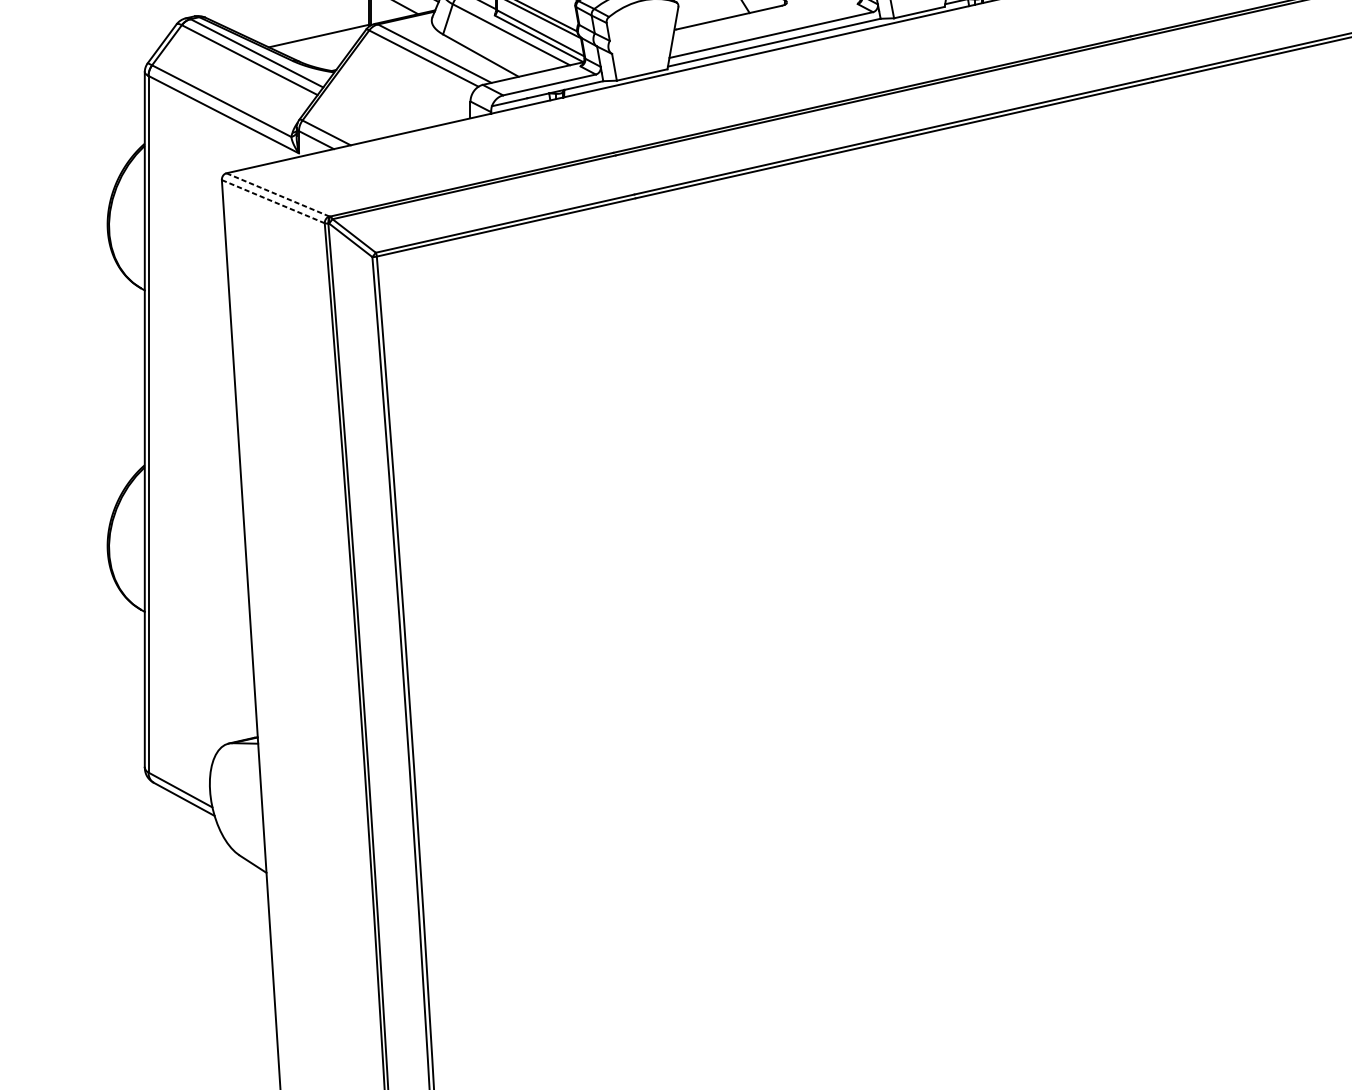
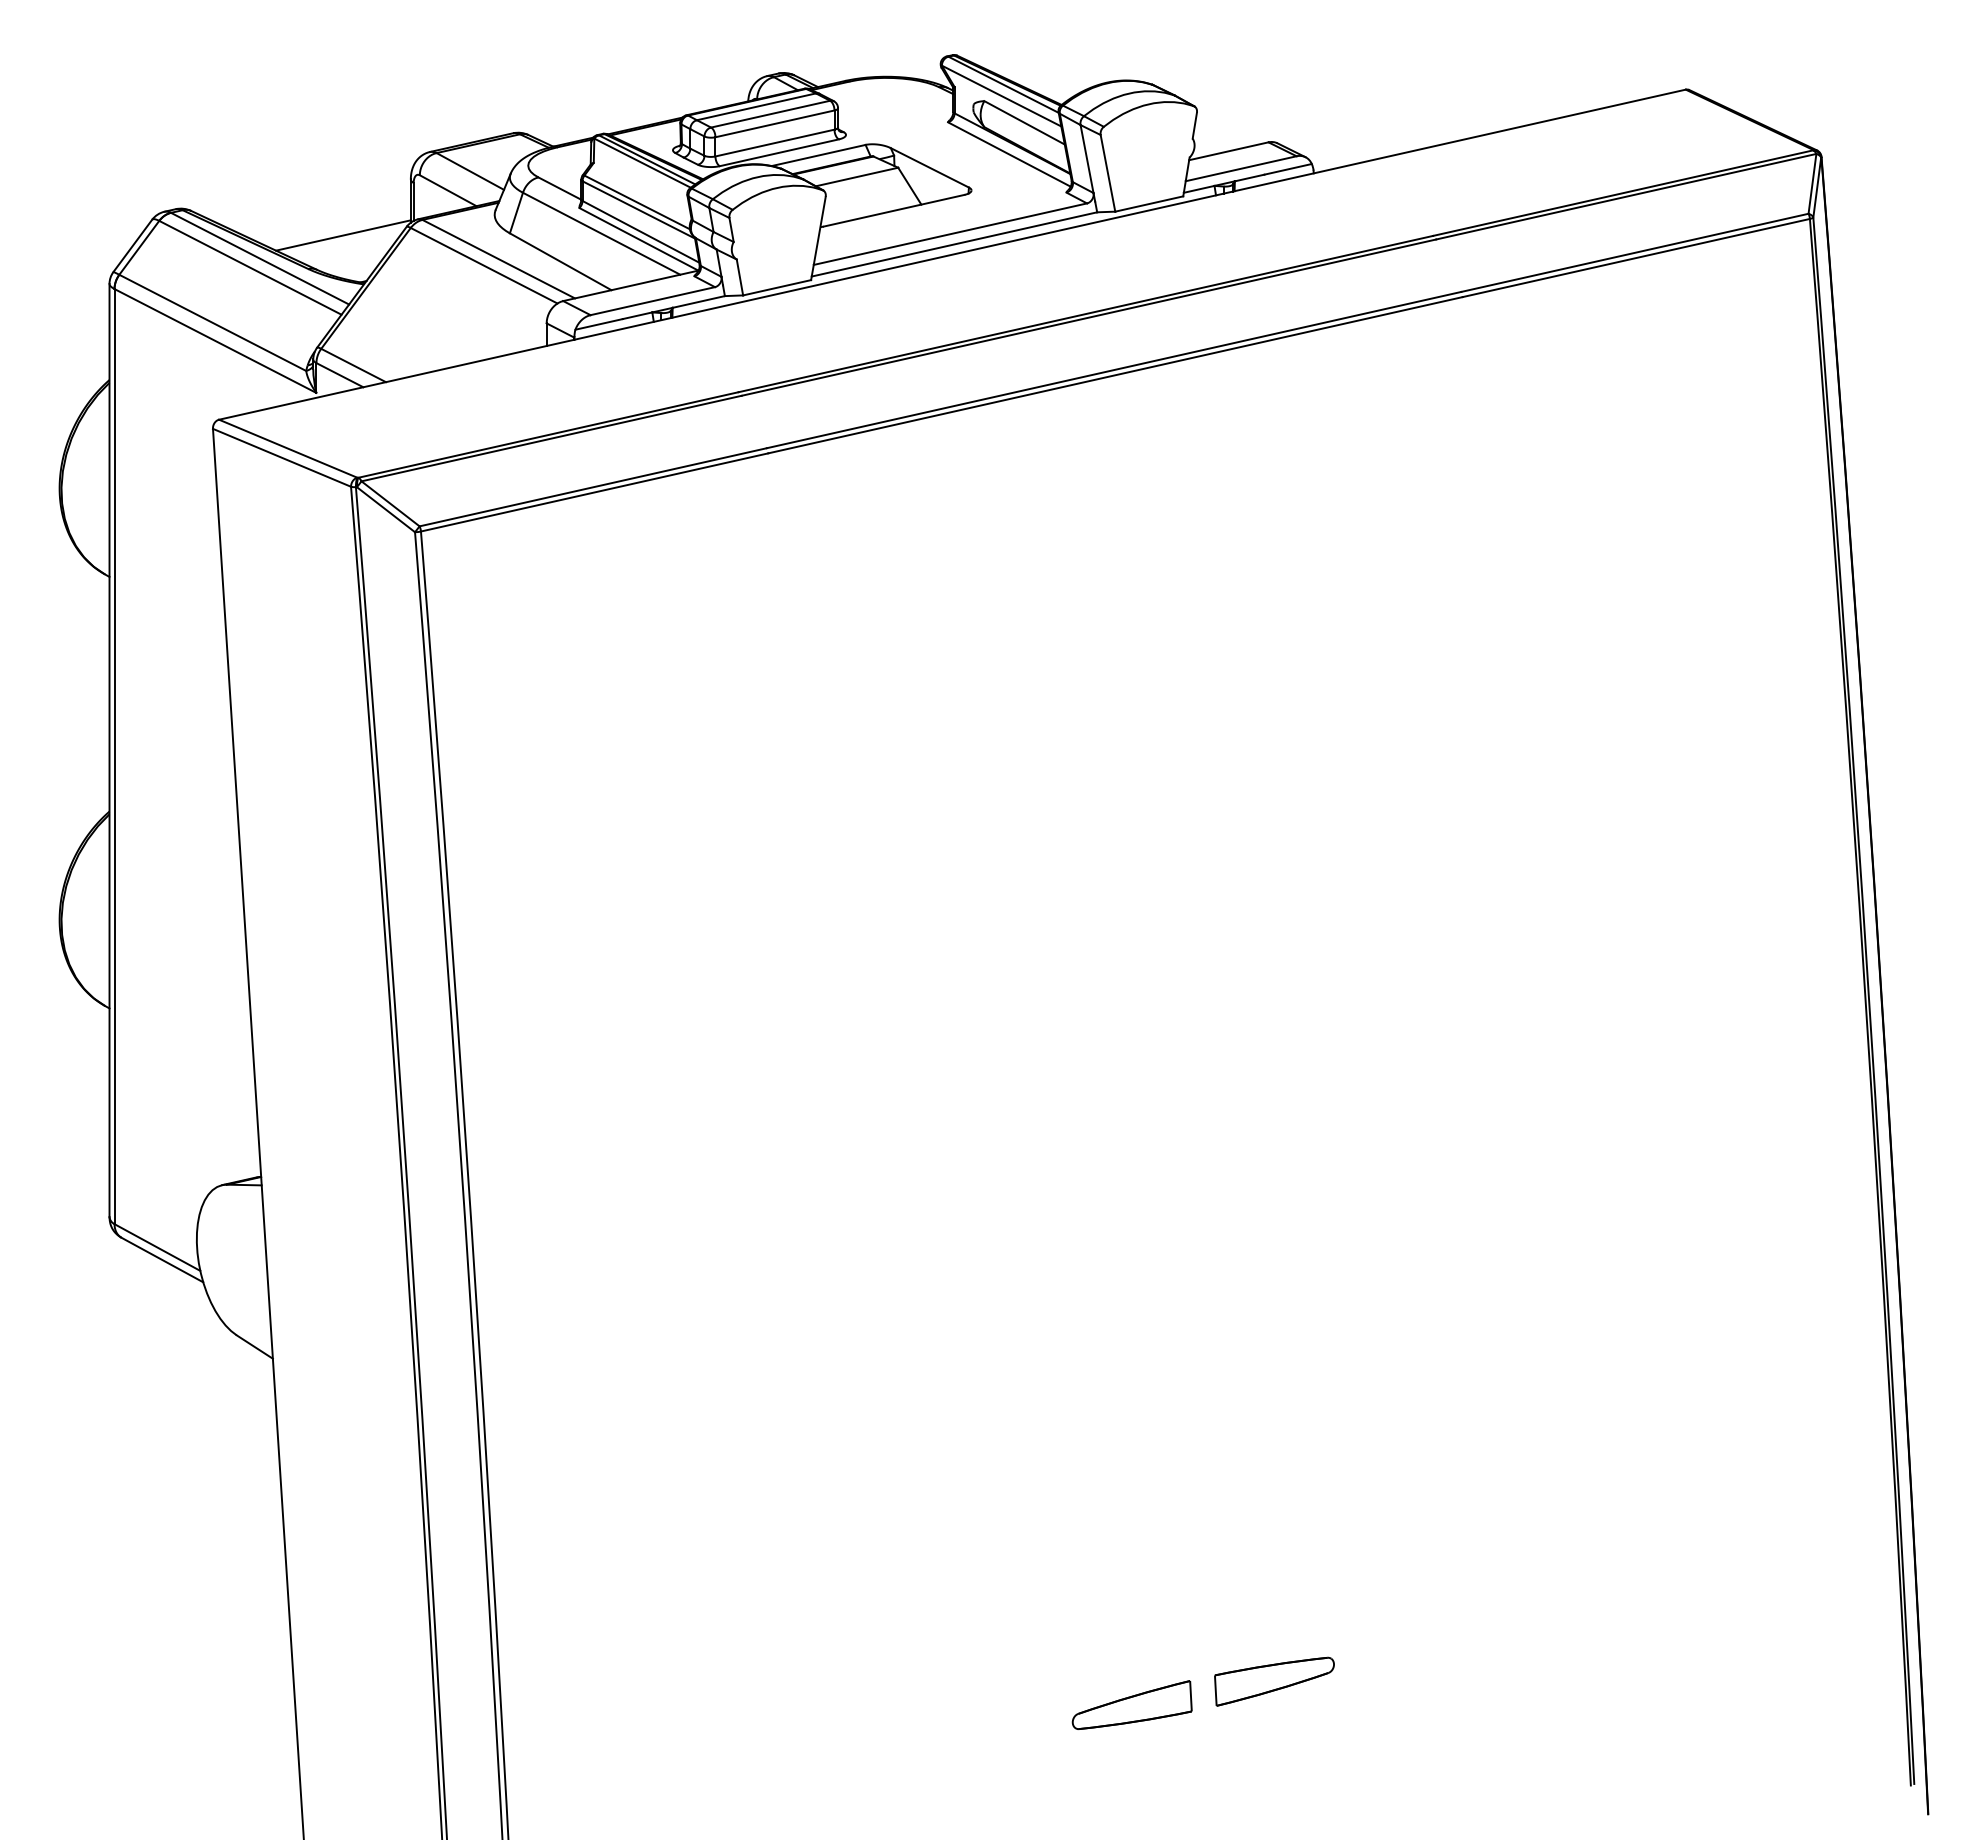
line: (278, 194) -> (288, 448), dashed -> solid
line: (273, 201) -> (282, 457), dashed -> solid

